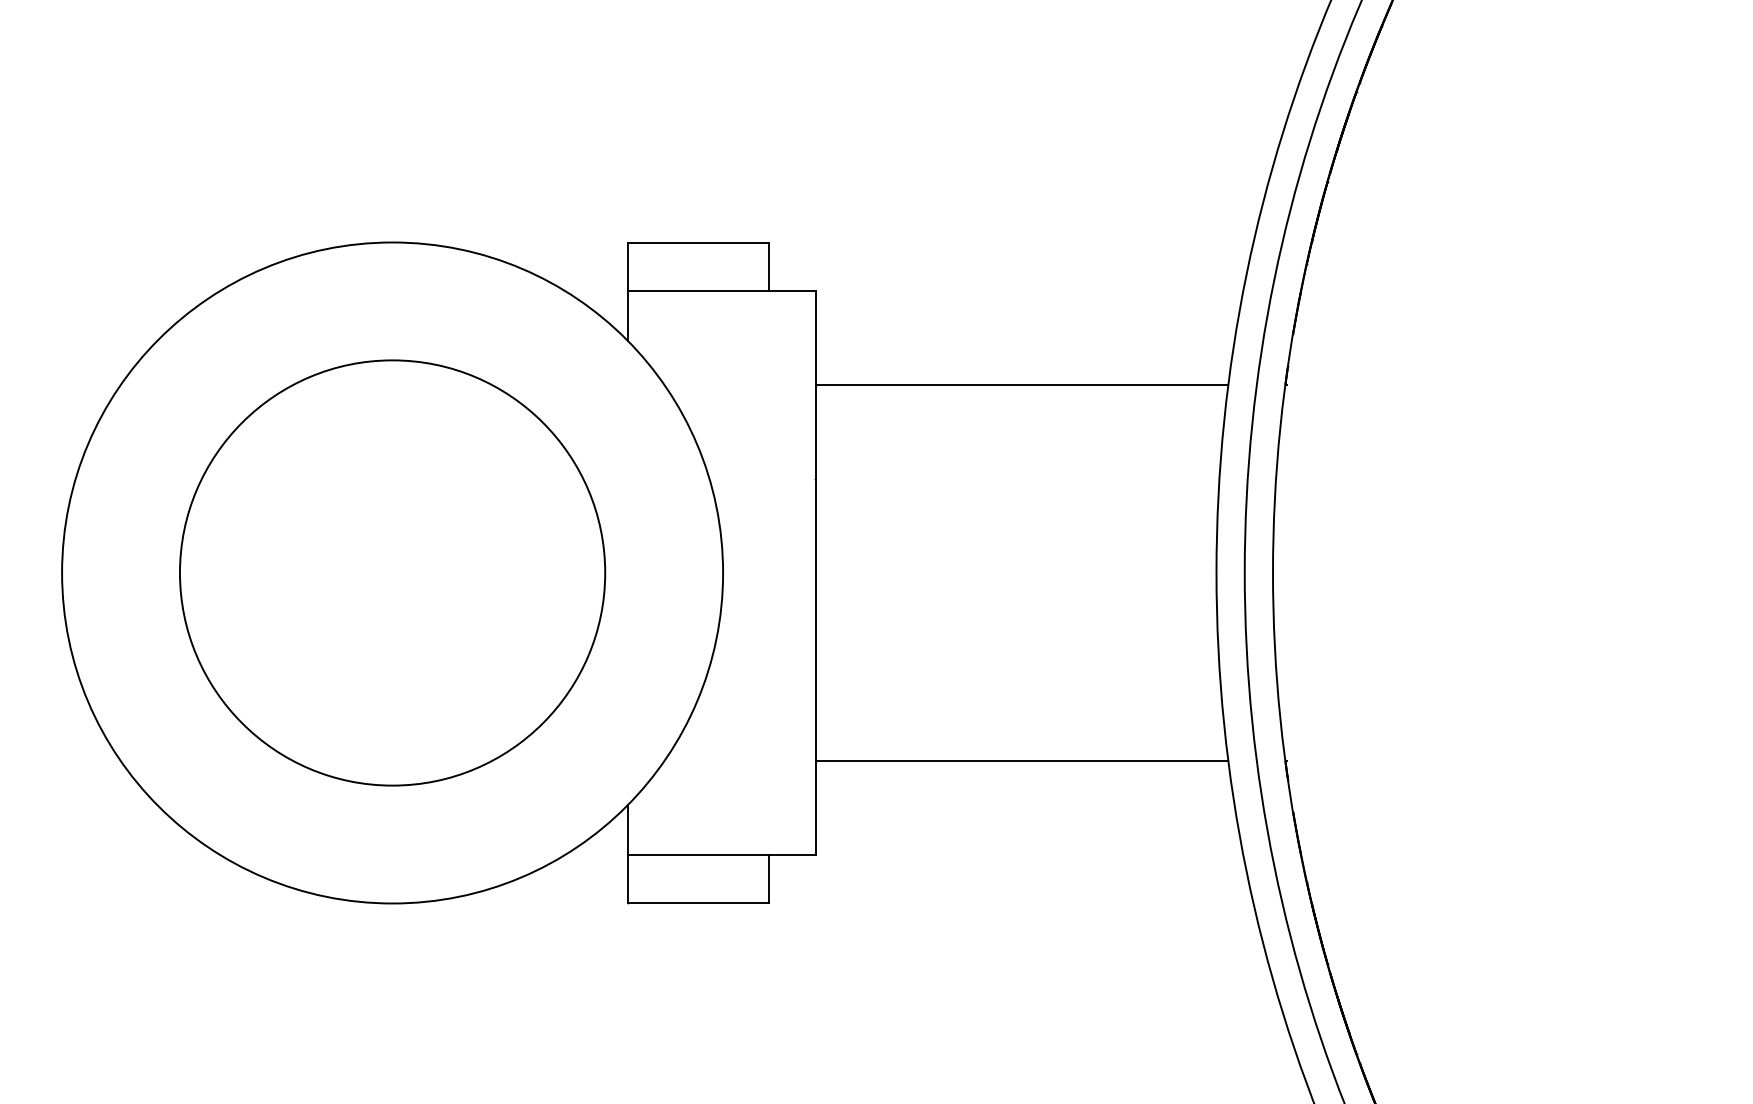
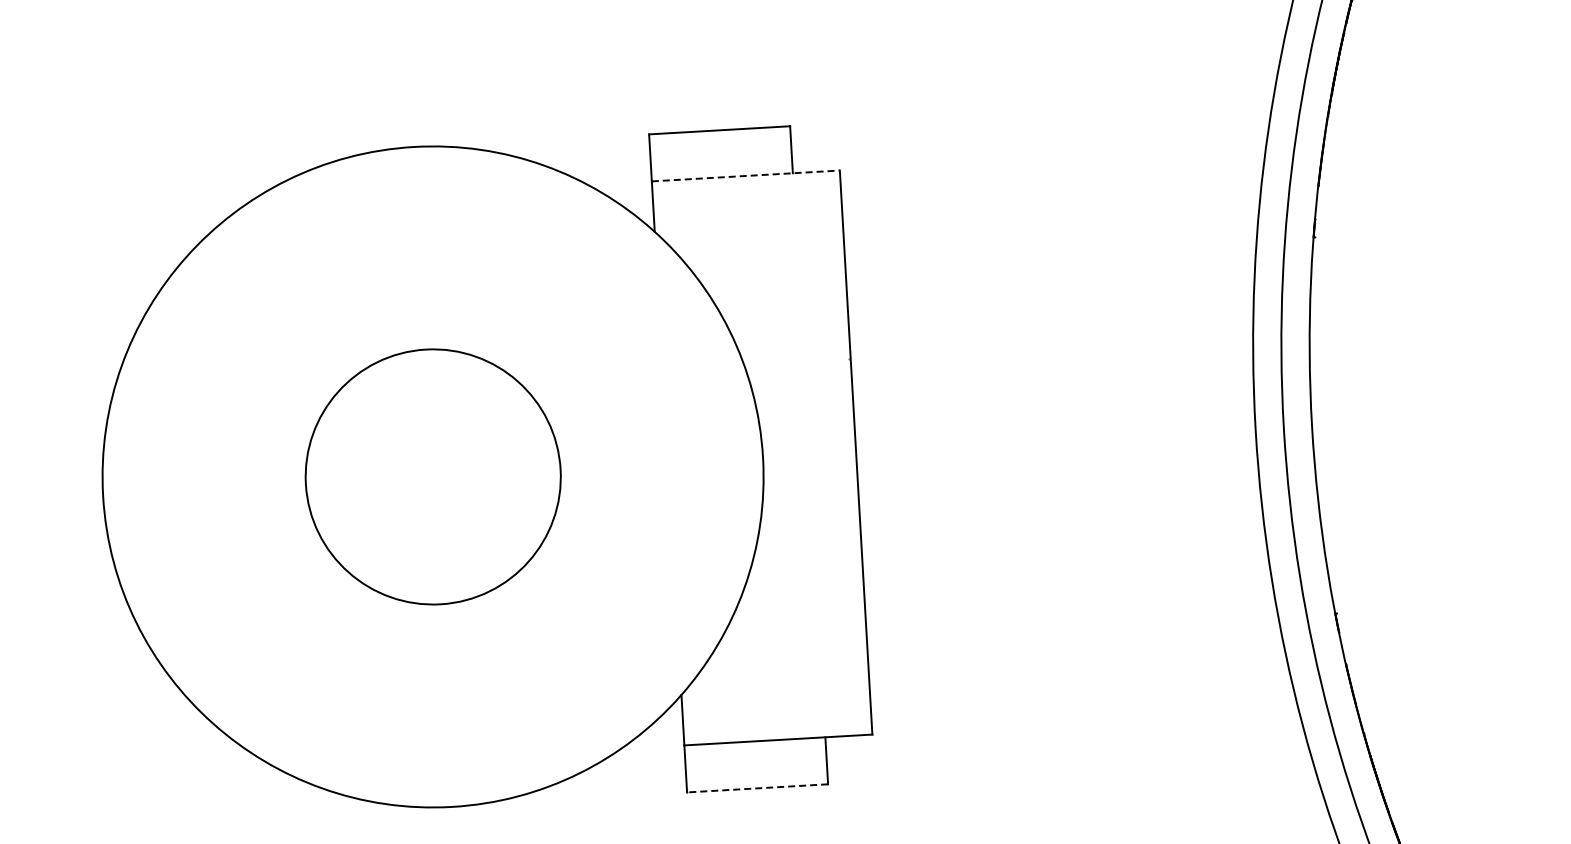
line: (722, 290) -> (746, 175), solid -> dashed
line: (1022, 384) -> (1051, 252), removed
circle: (392, 572) -> (432, 476), size x0.6
line: (1022, 761) -> (1072, 628), removed
line: (698, 902) -> (757, 788), solid -> dashed

